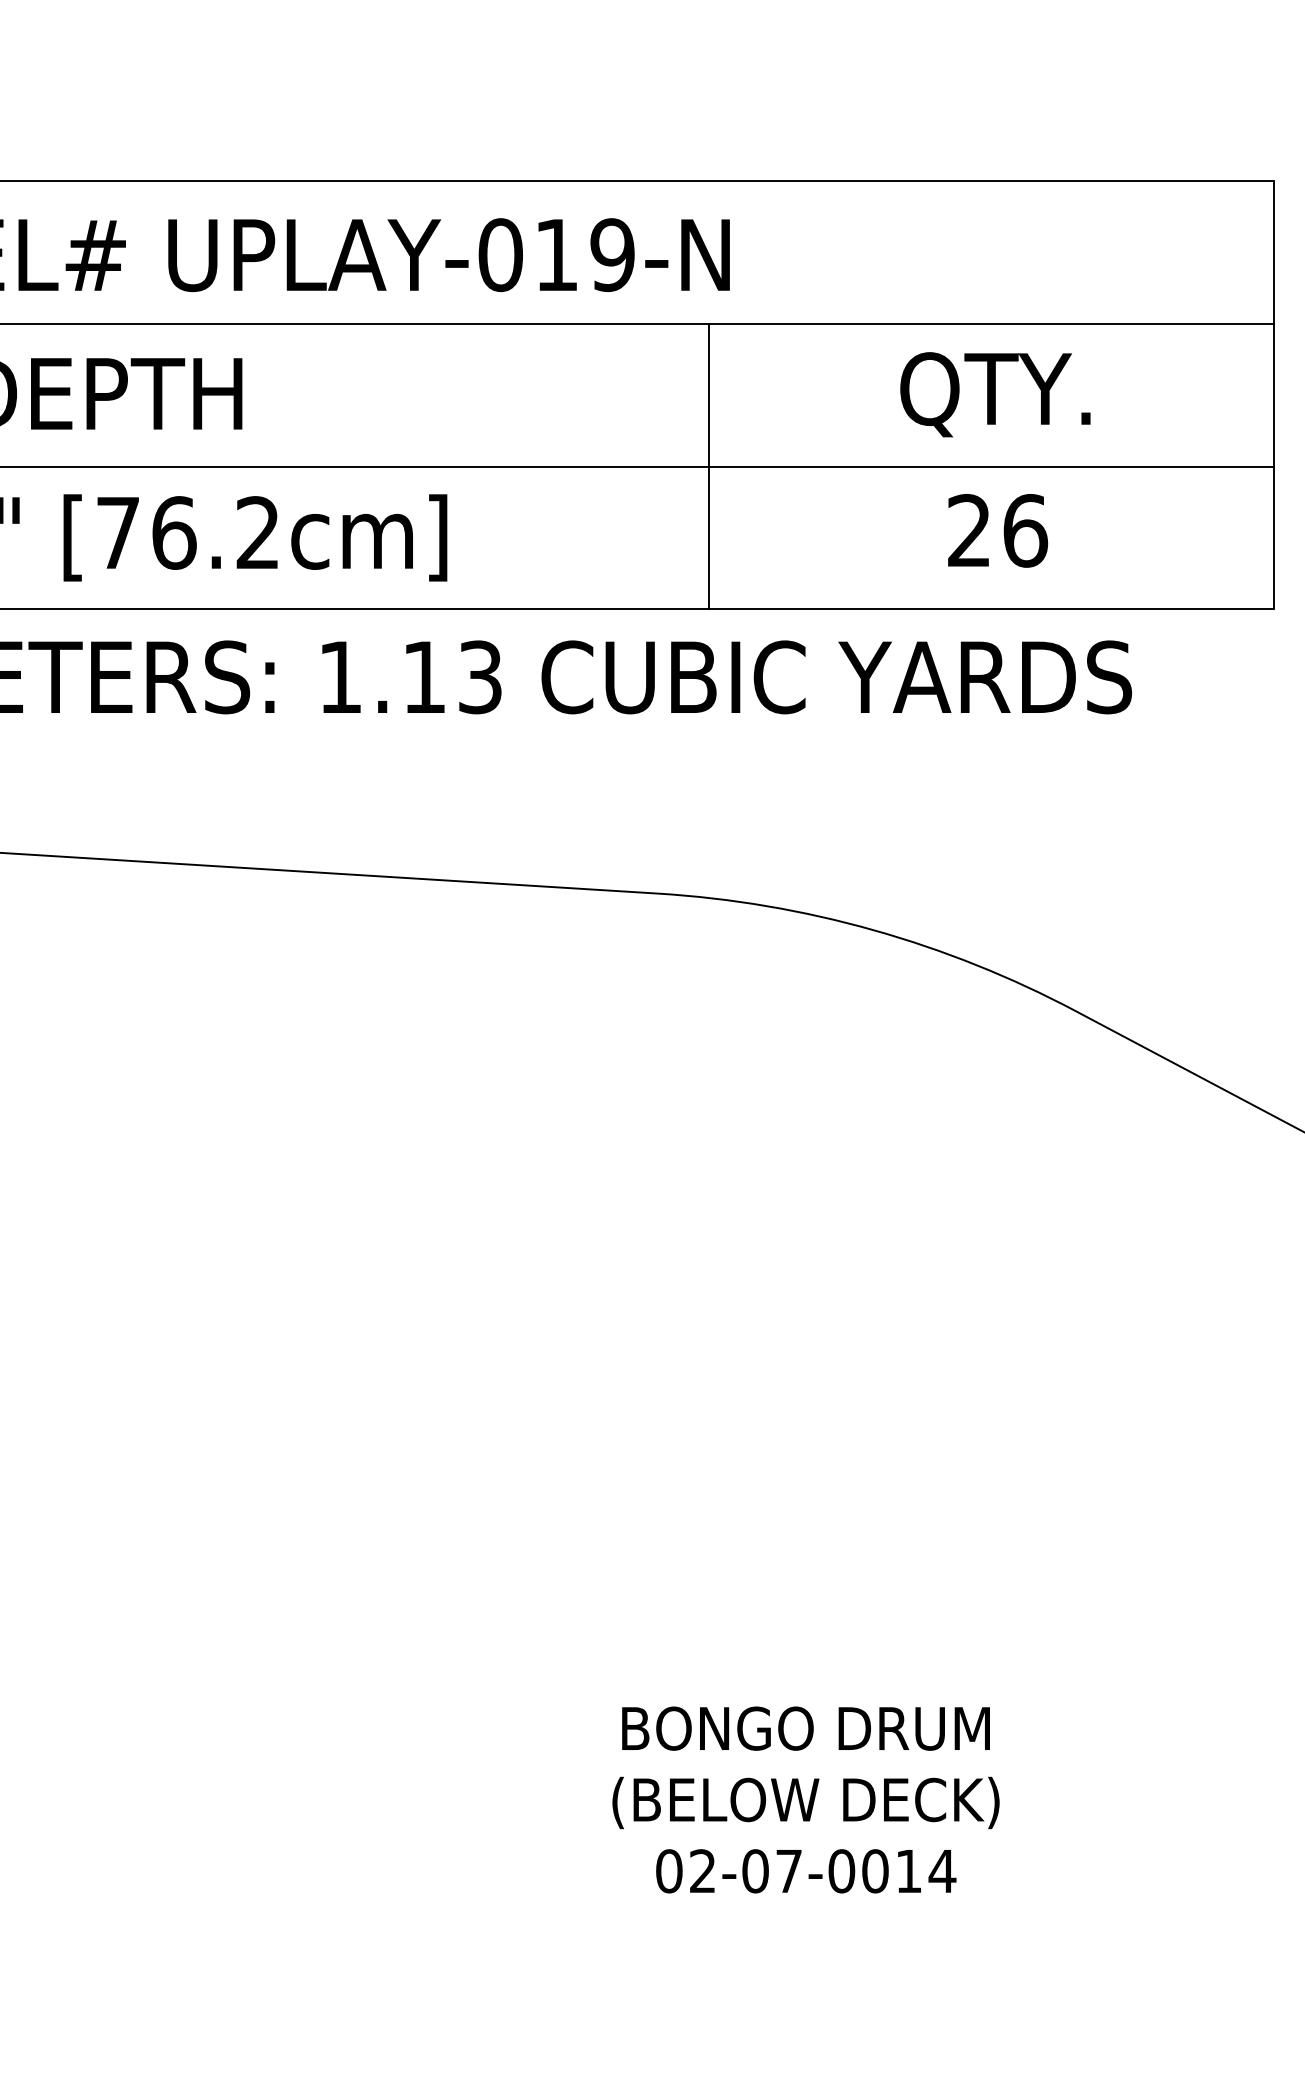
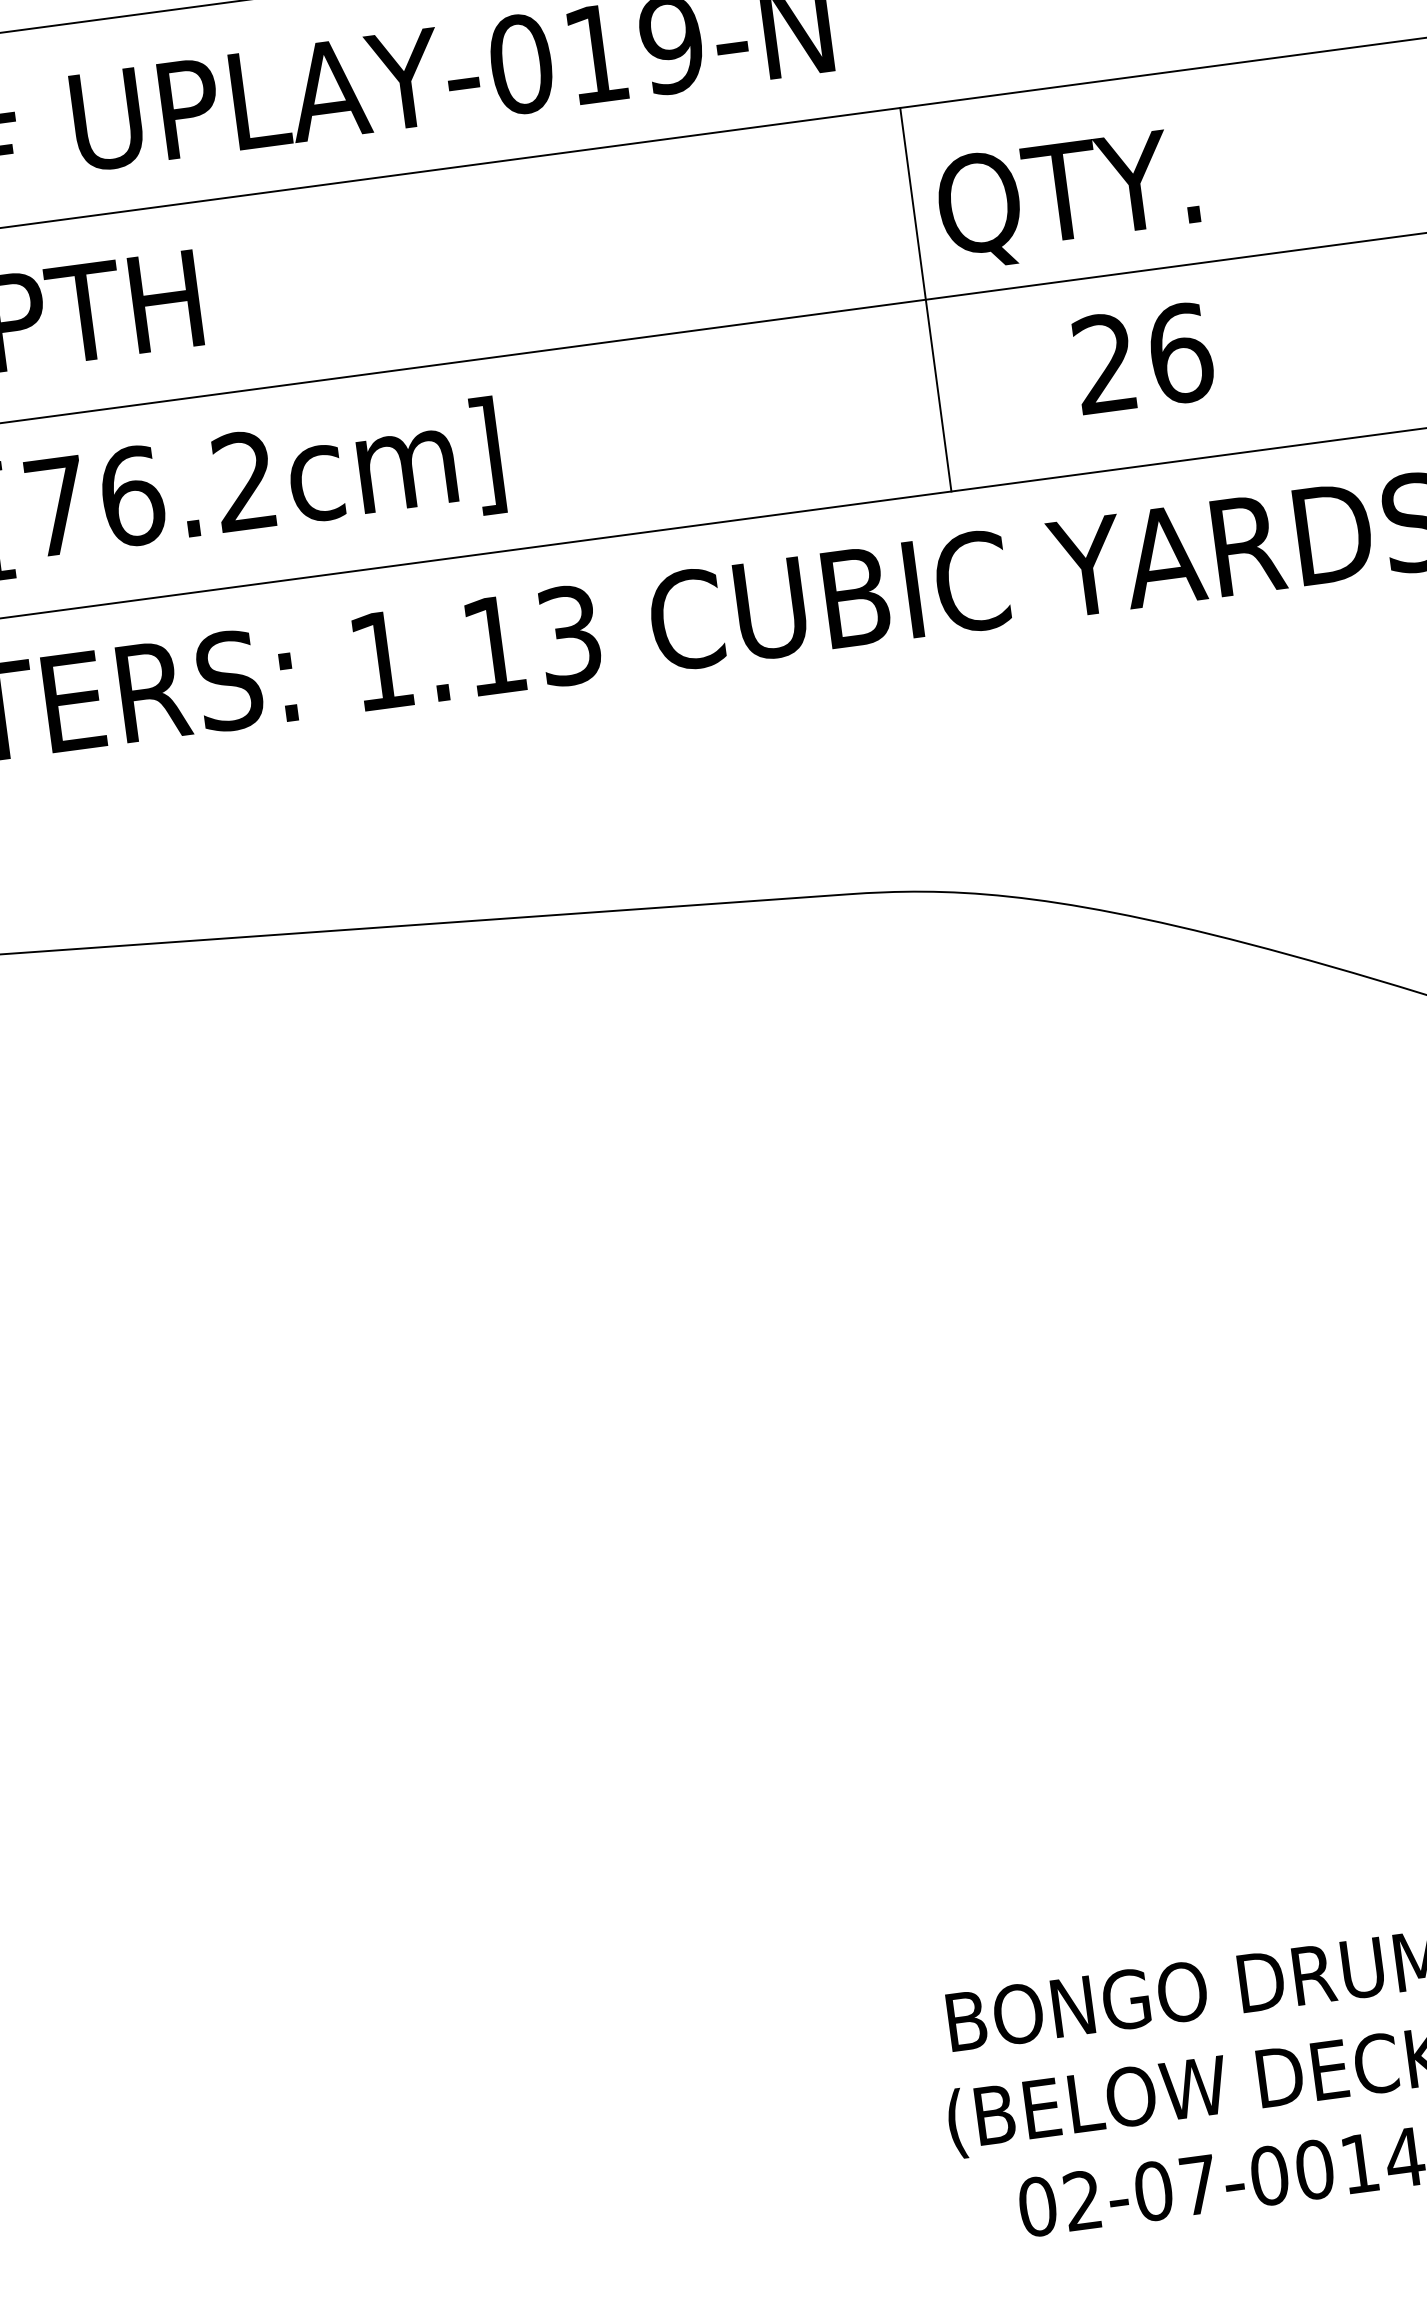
text: (995, 394) -> (1068, 198), moved
line: (709, 466) -> (925, 299), moved
text: (998, 530) -> (1144, 357), moved

